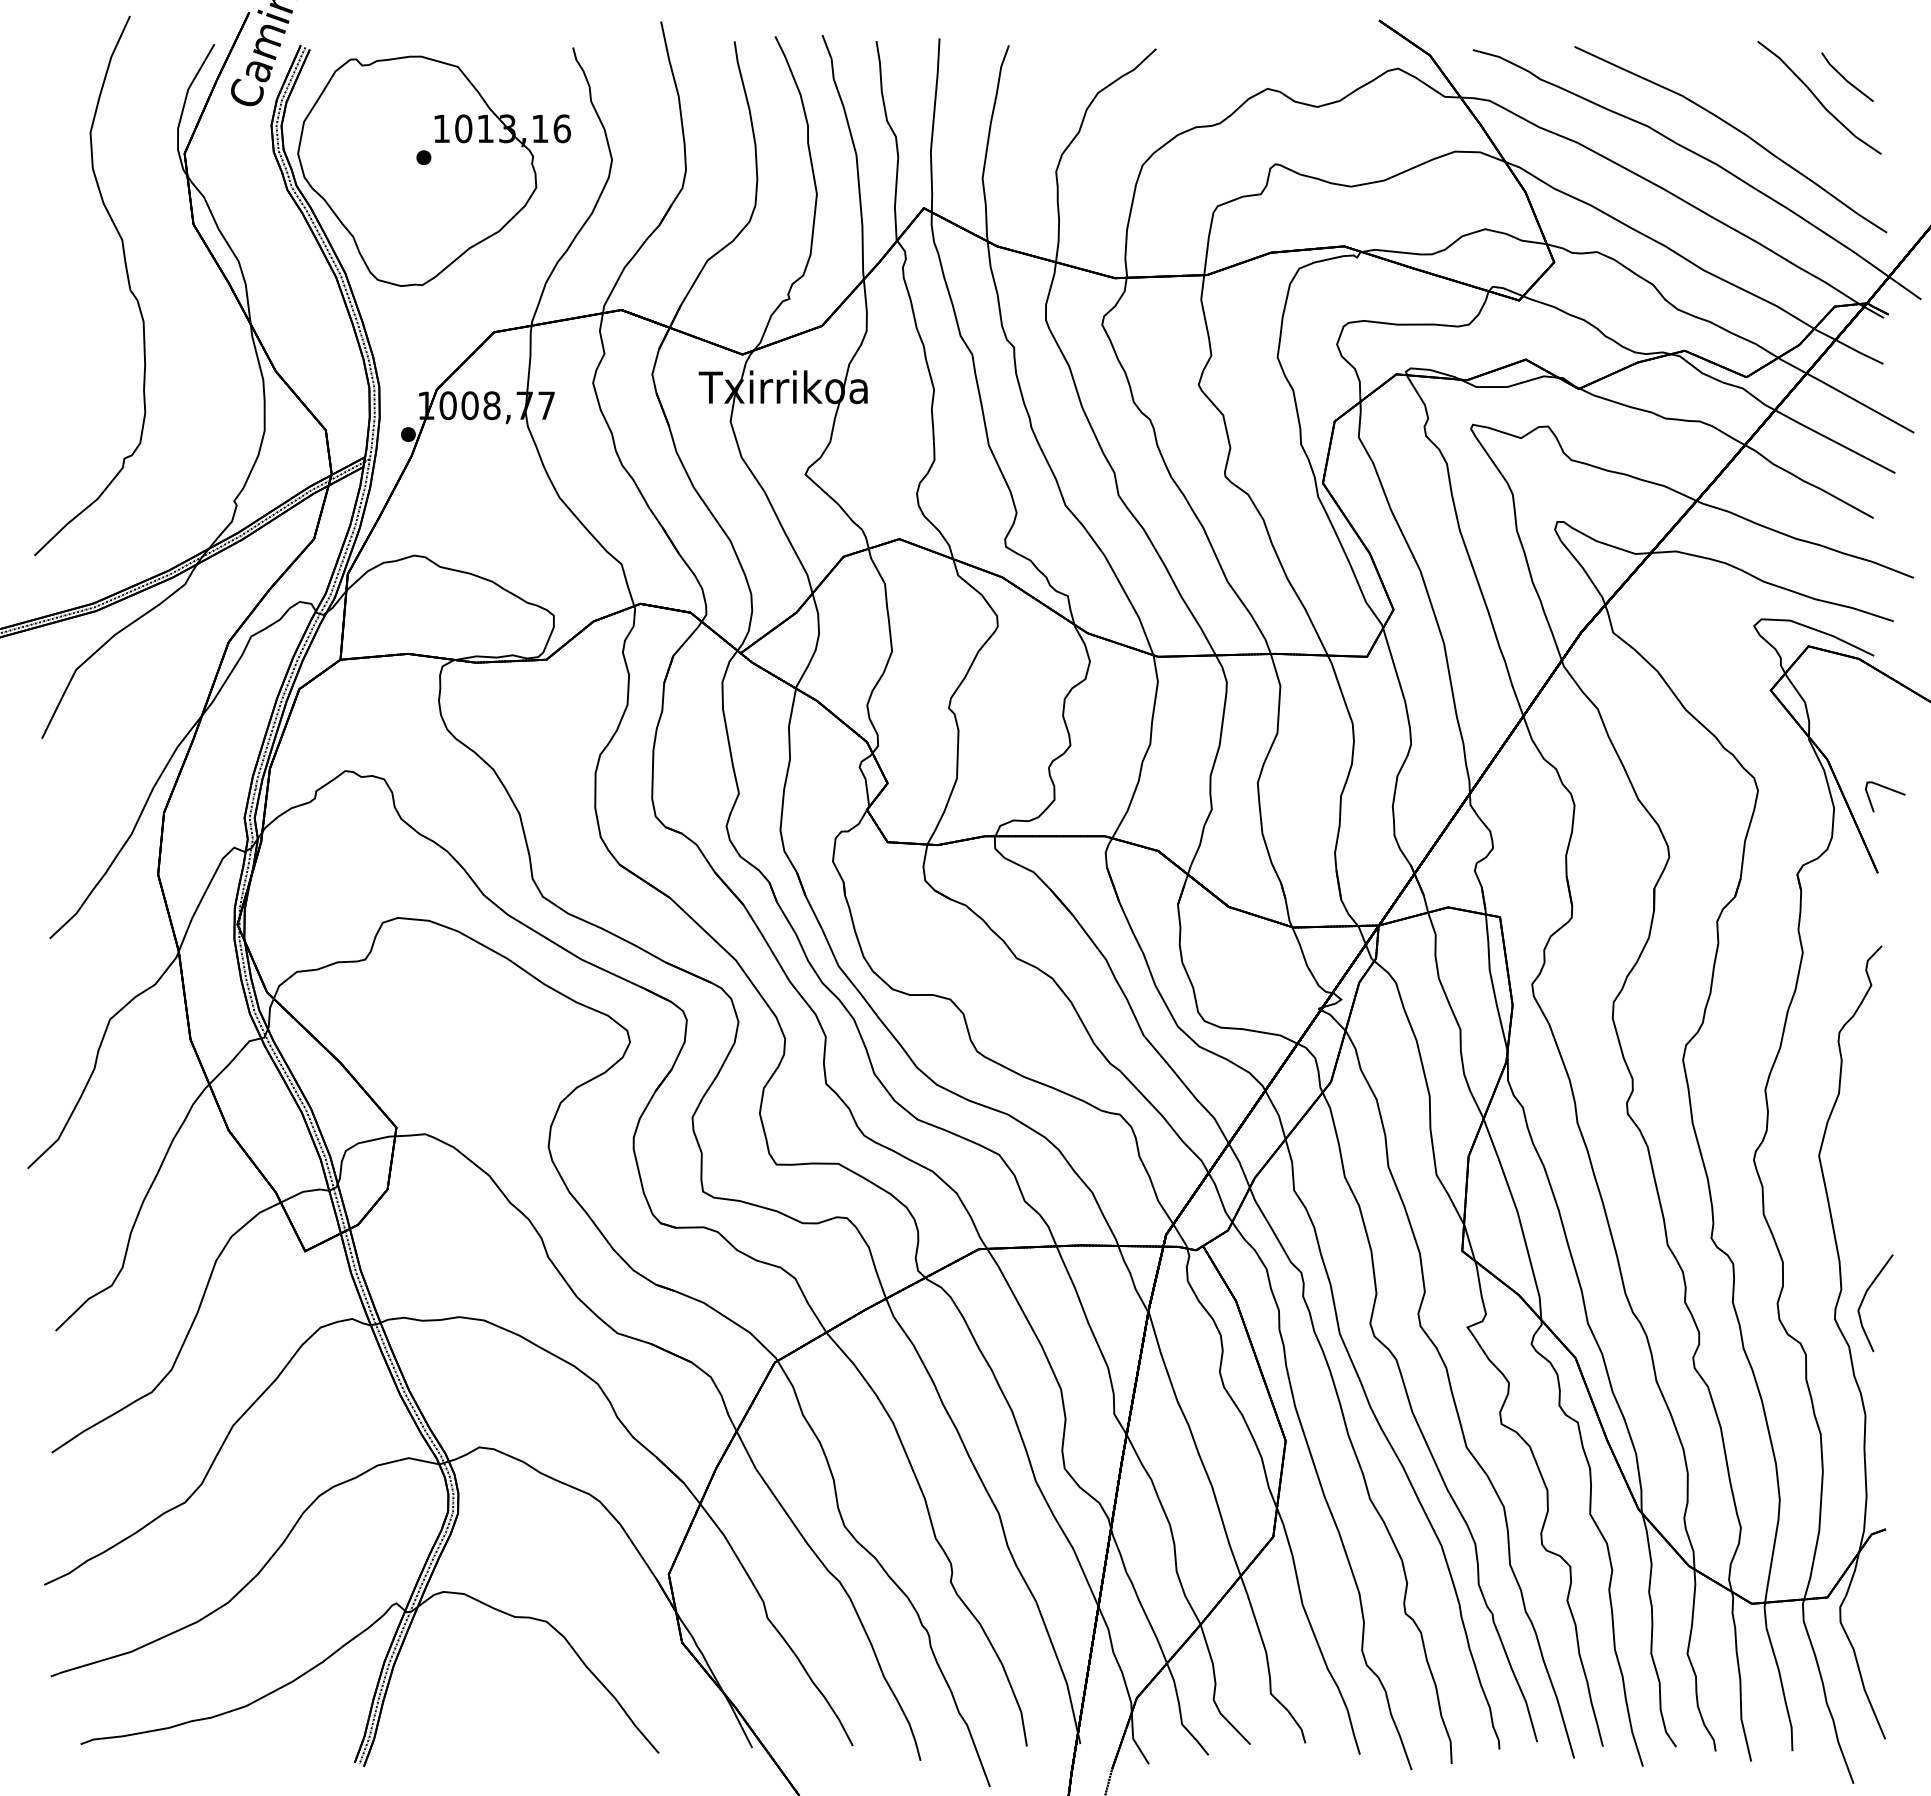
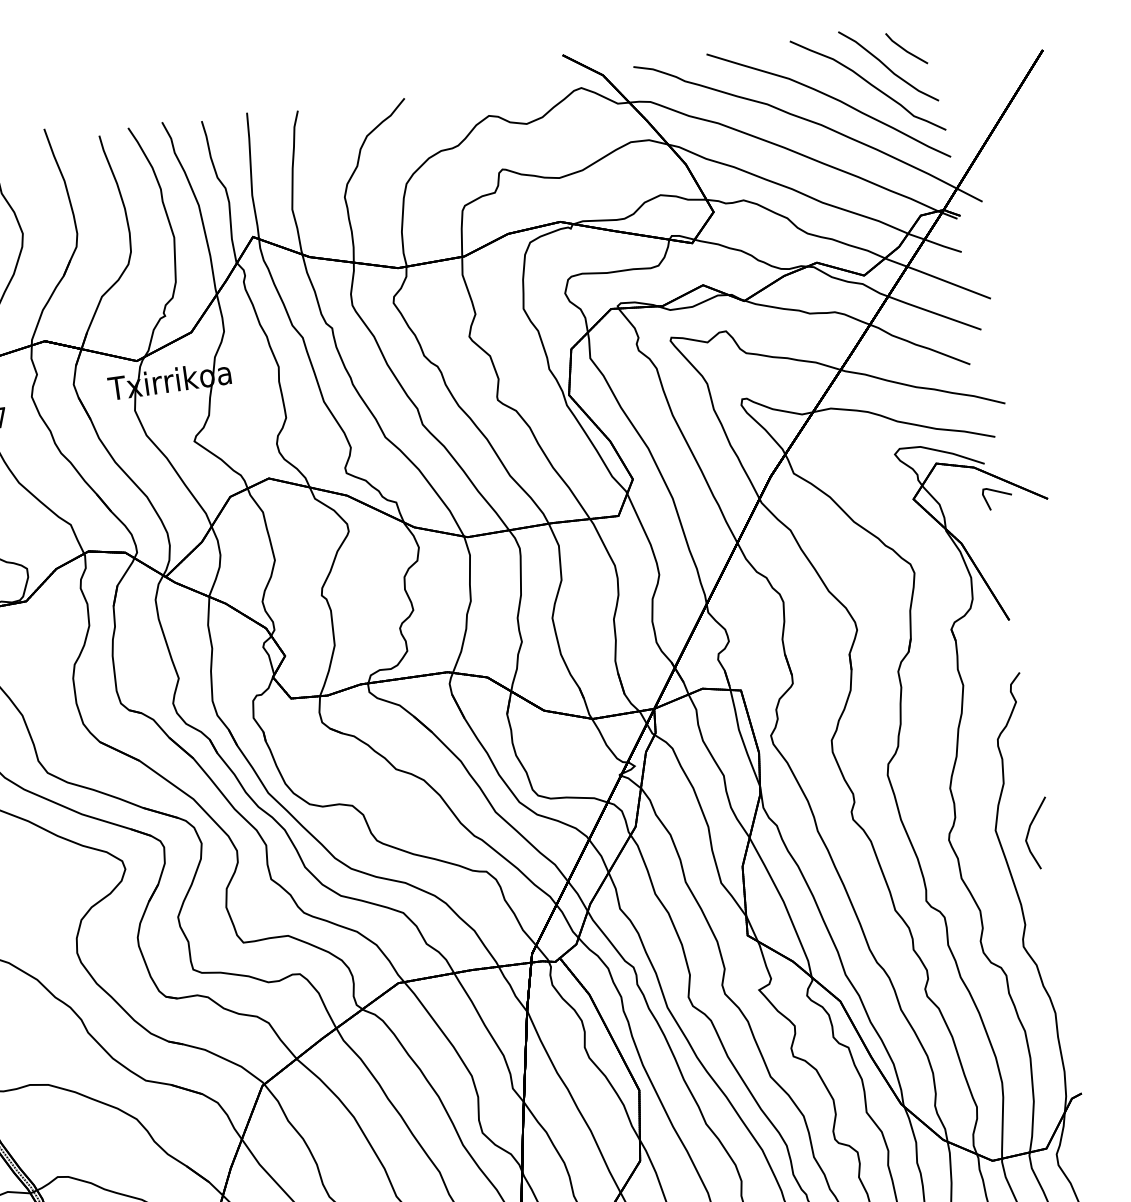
curve: (1789, 117) -> (868, 83), added
part: (1887, 789) -> (998, 492), moved
part: (1864, 1299) -> (1029, 832), moved

